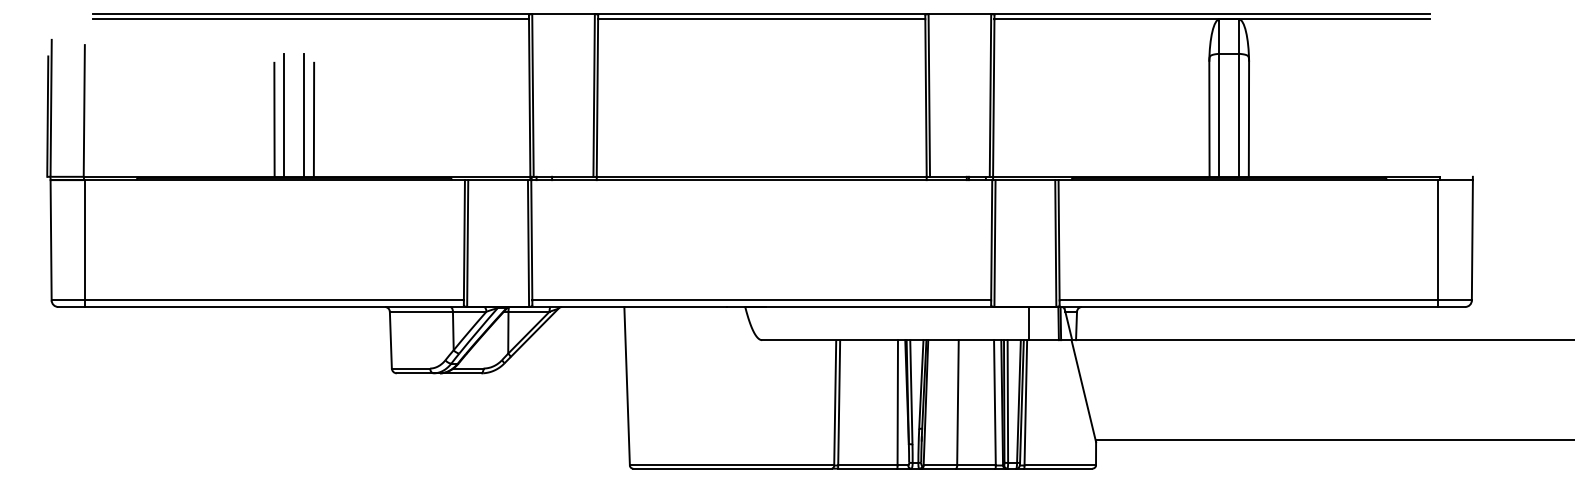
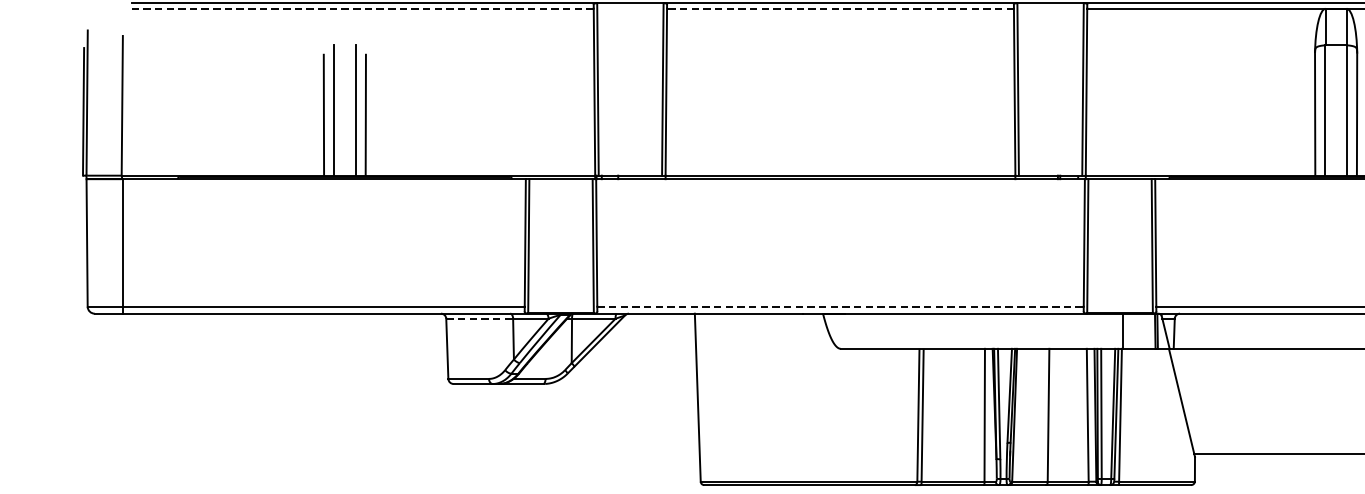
line: (311, 19) -> (363, 8), solid -> dashed
line: (761, 19) -> (840, 8), solid -> dashed
line: (762, 300) -> (841, 306), solid -> dashed
line: (421, 311) -> (479, 318), solid -> dashed

